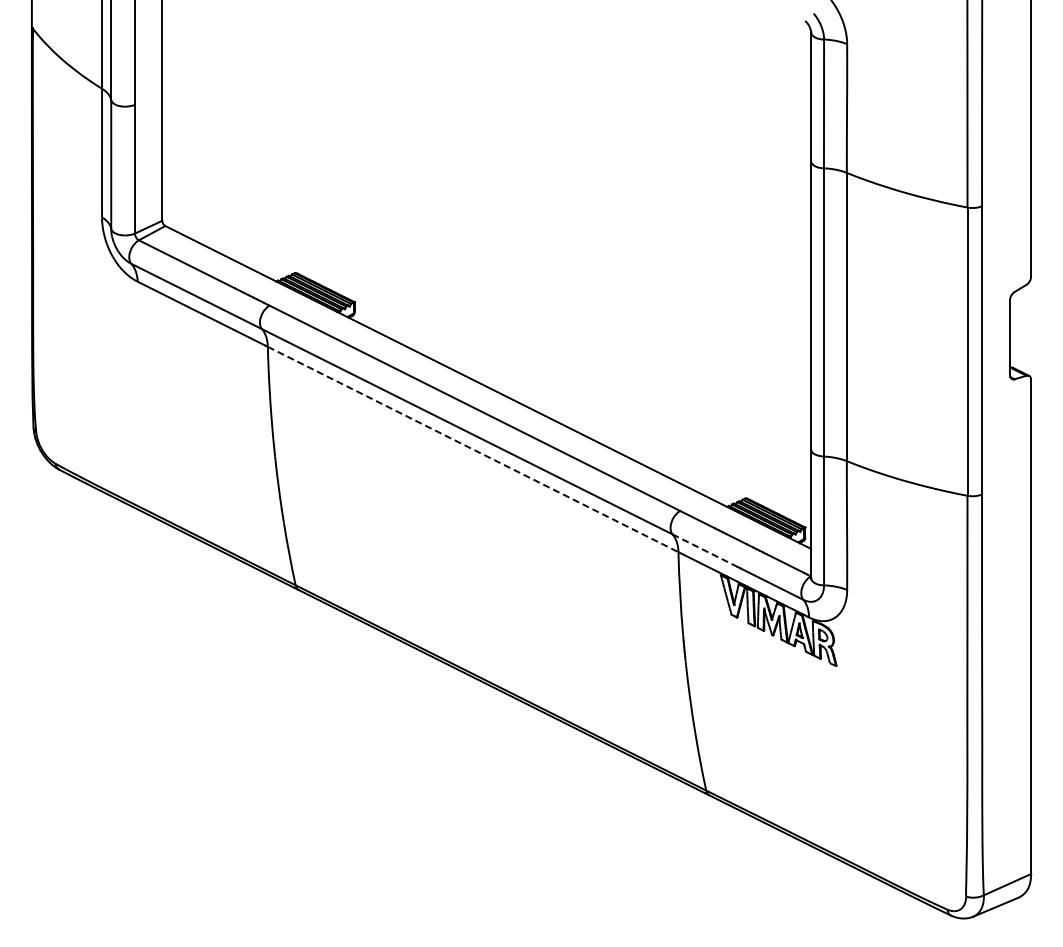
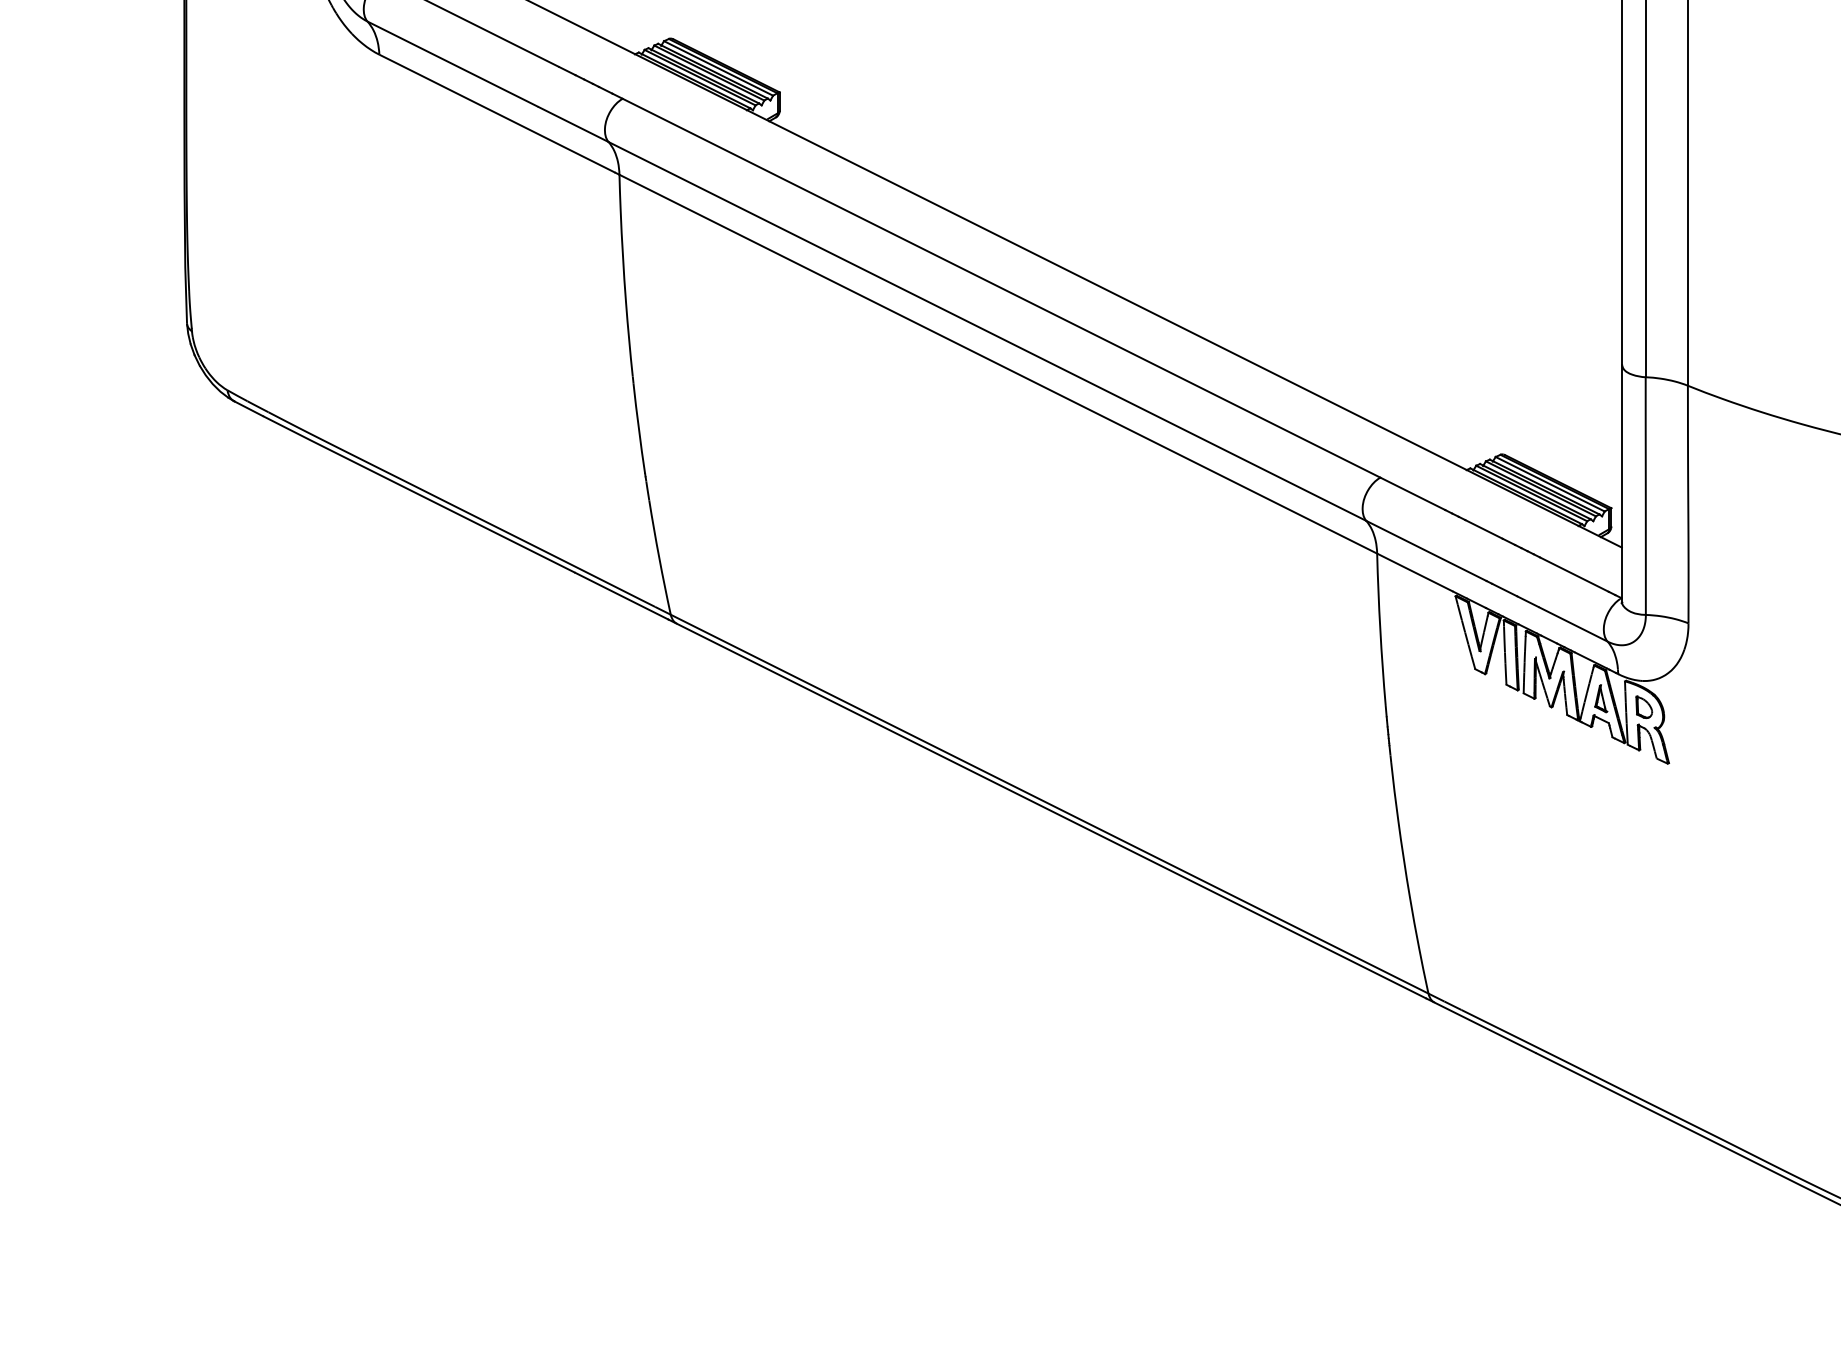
line: (473, 449) -> (998, 364), dashed -> solid
line: (705, 550) -> (1427, 550), dashed -> solid

